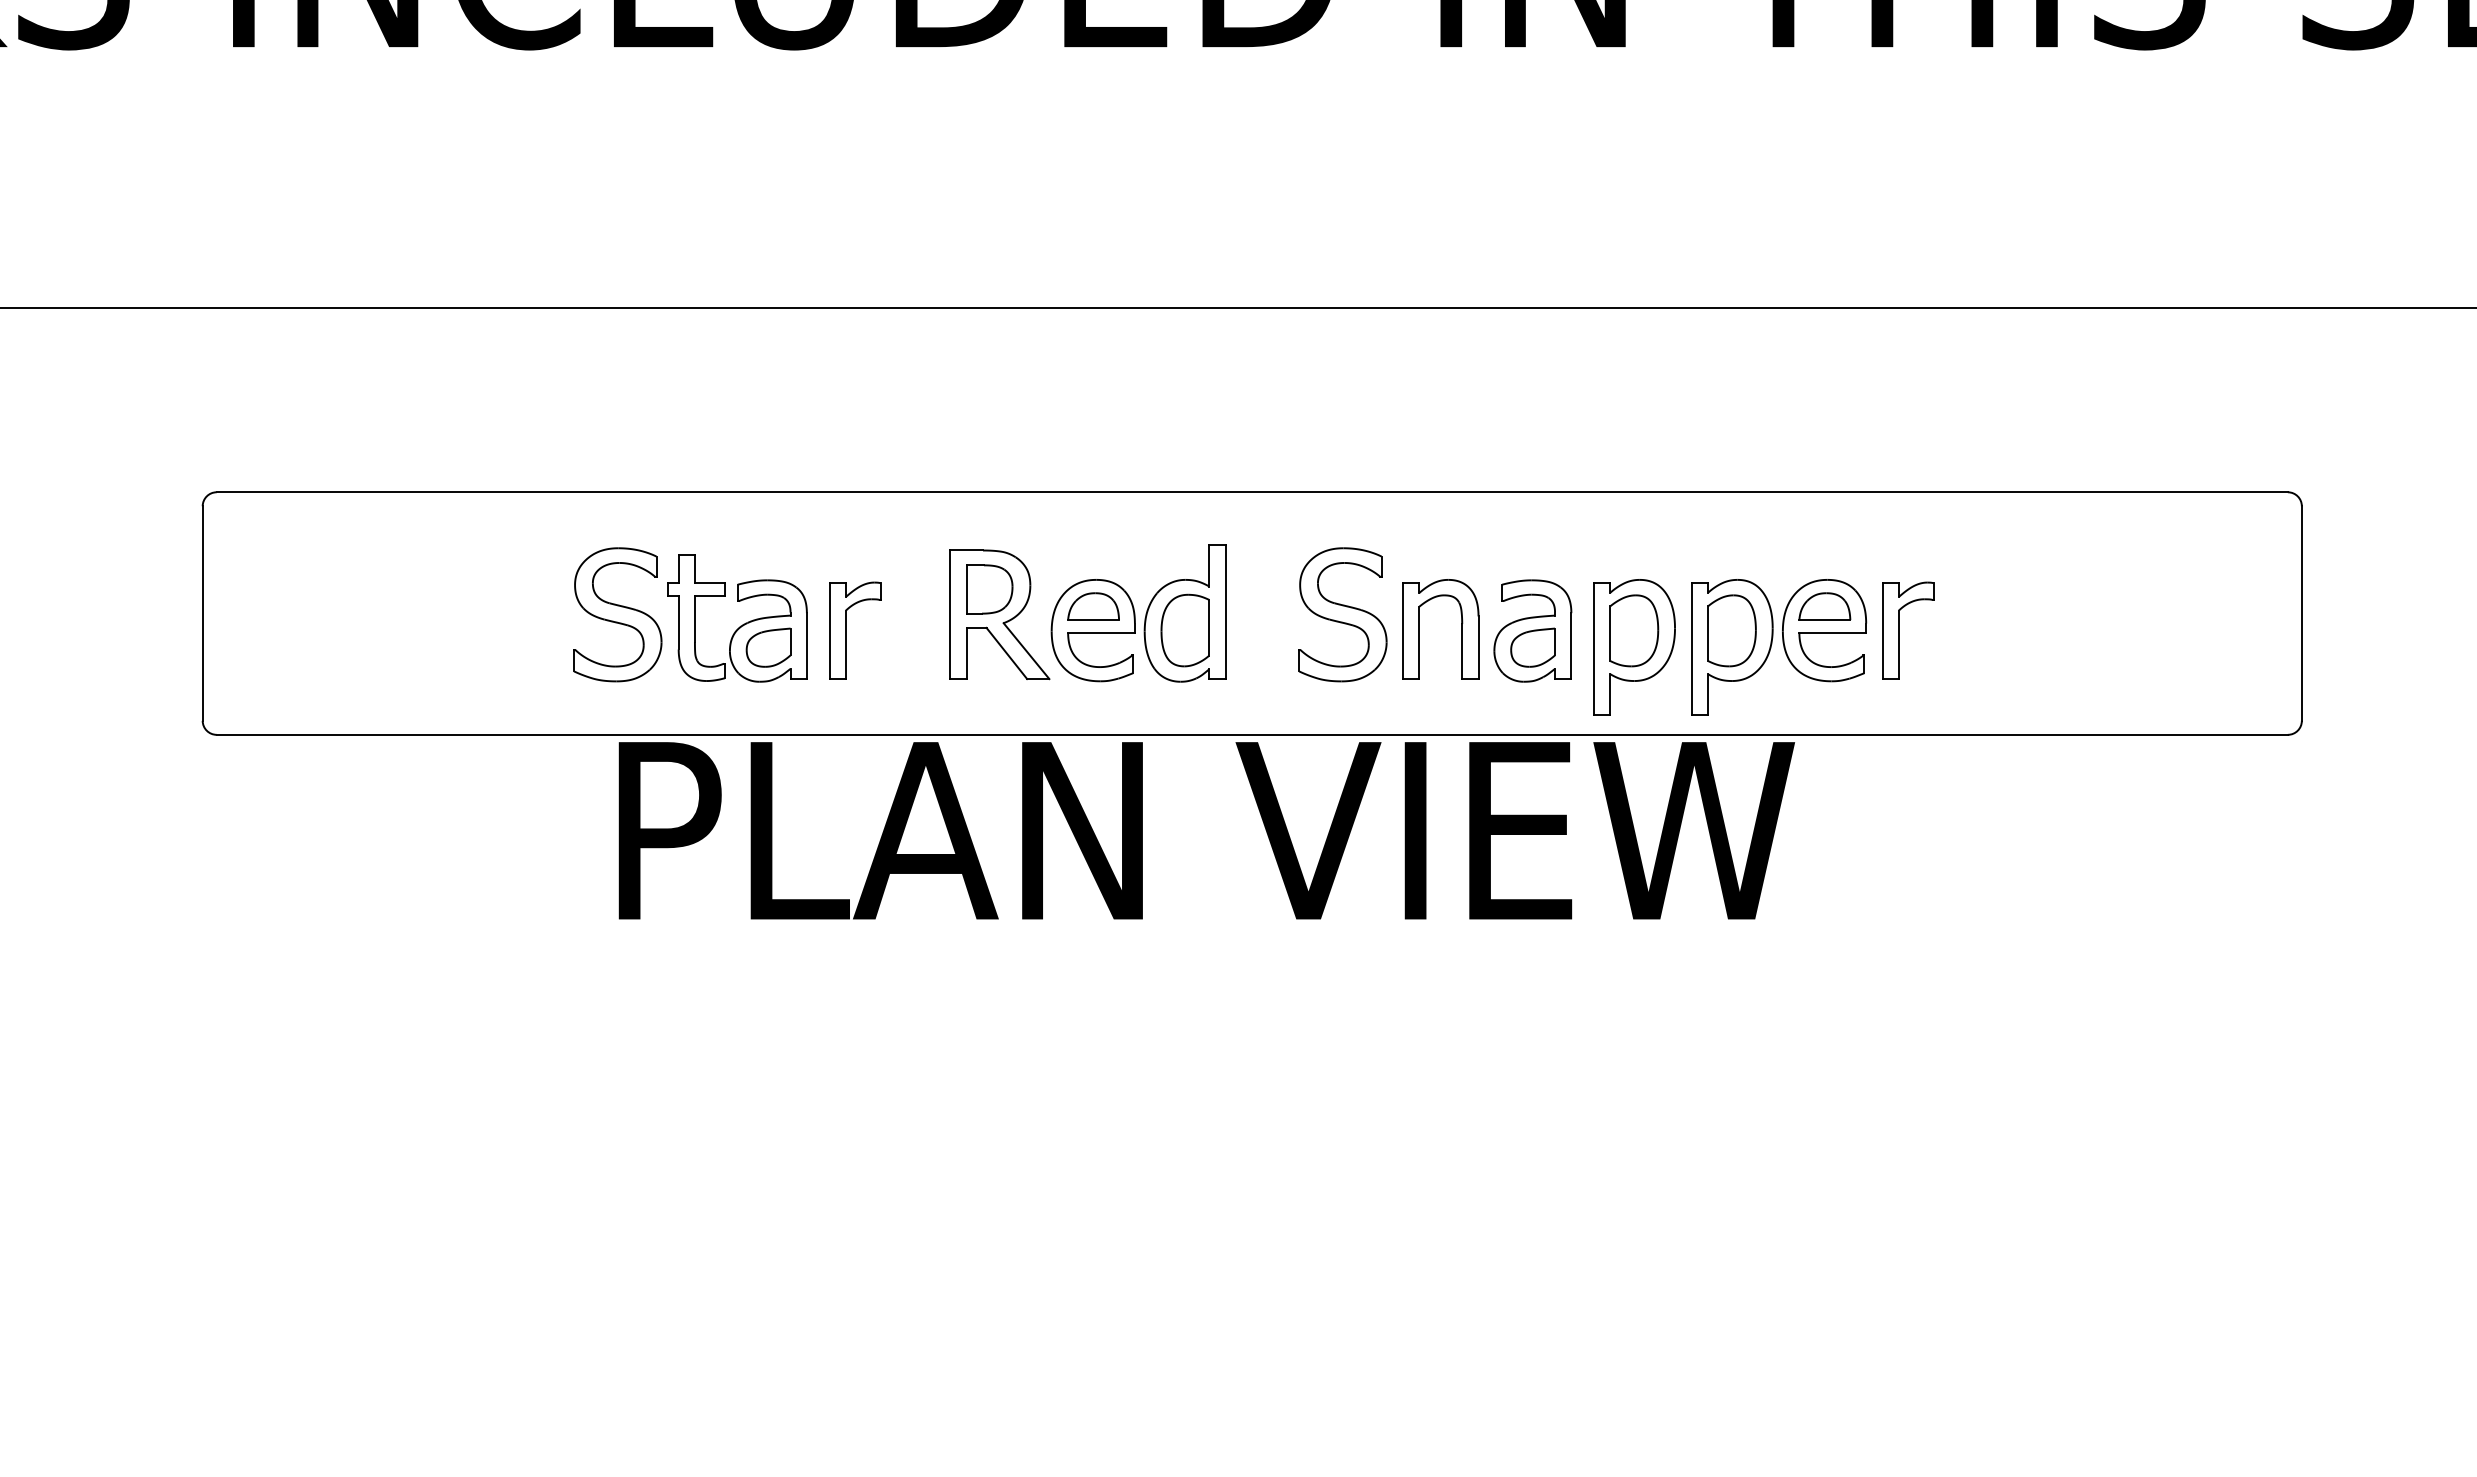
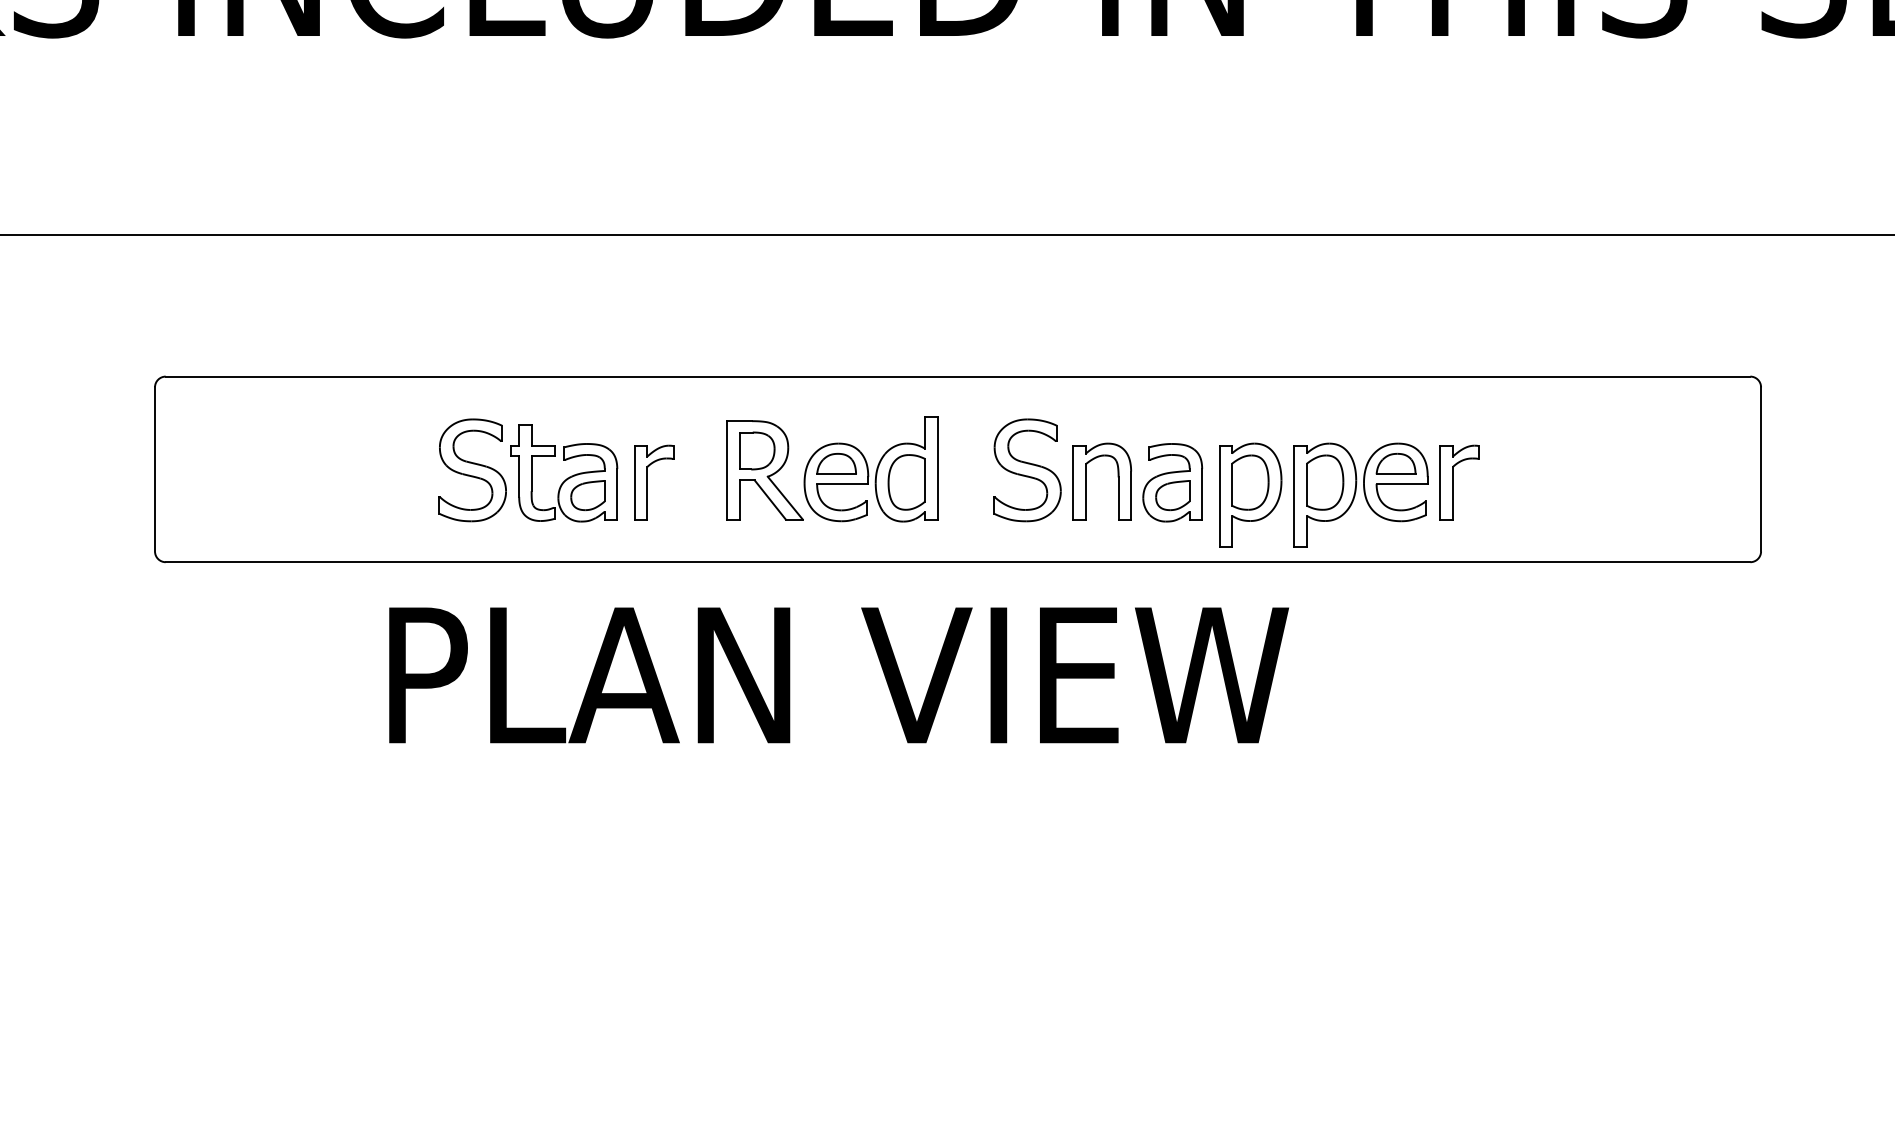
text: (1206, 830) -> (838, 675), moved

